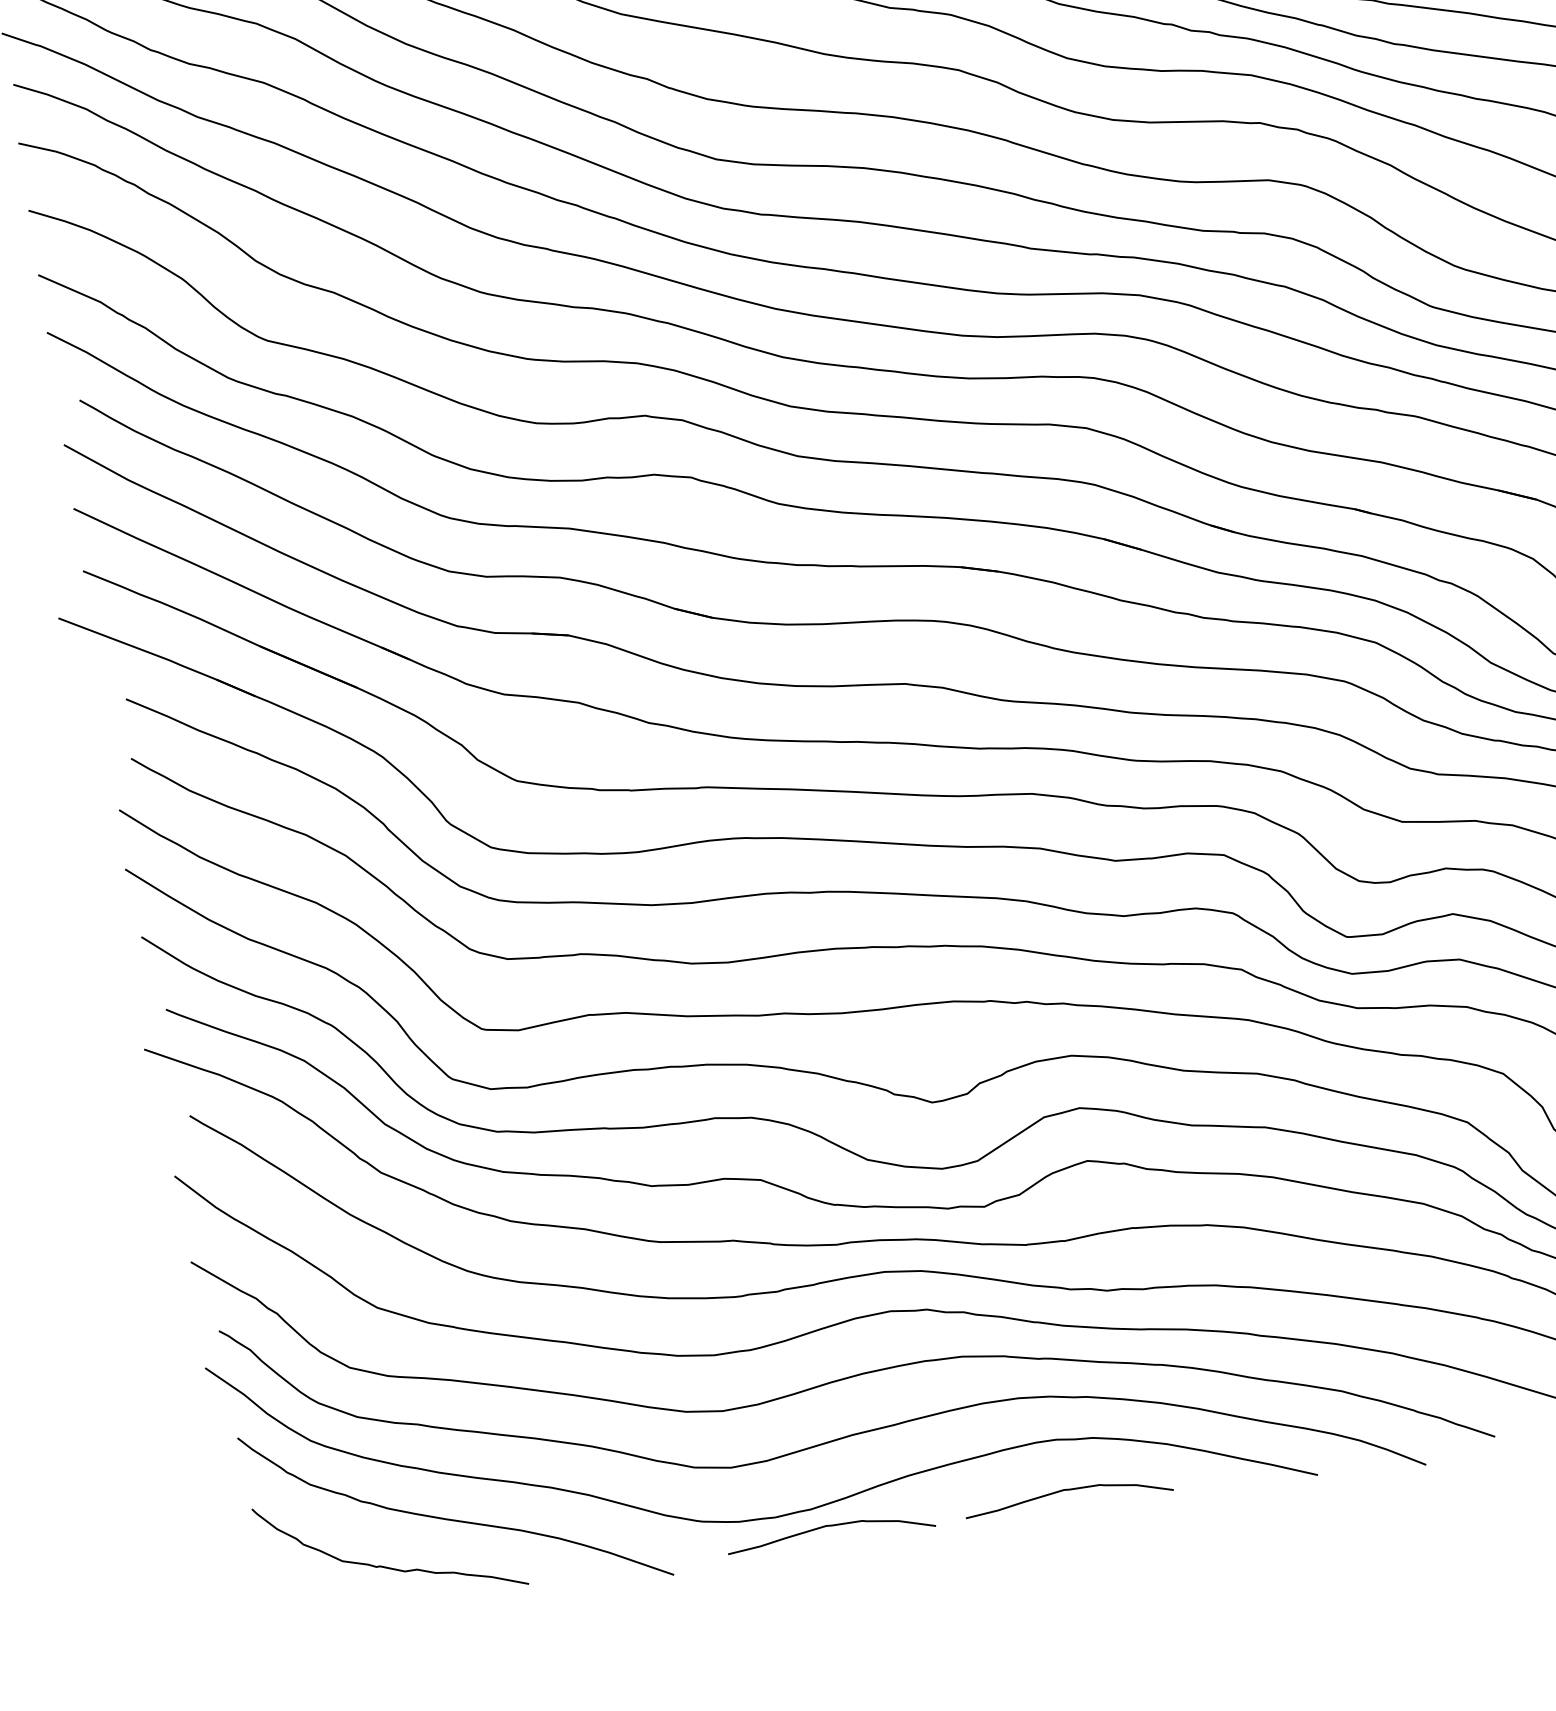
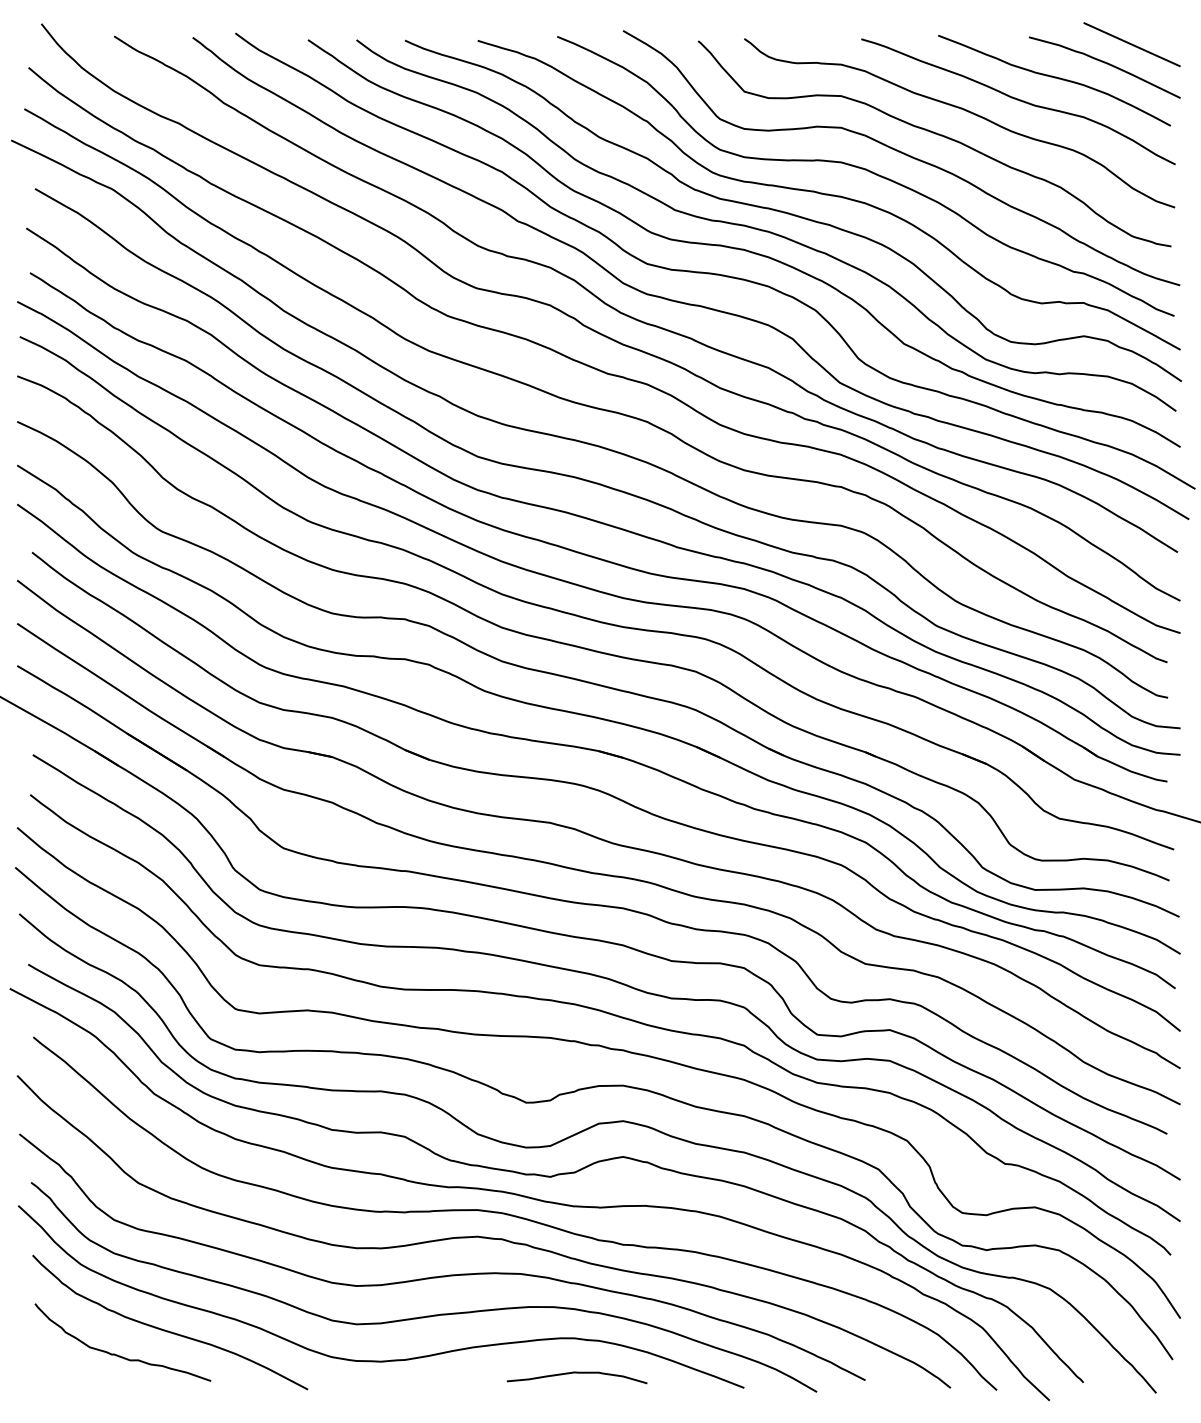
curve: (830, 1526) -> (416, 1373), removed

